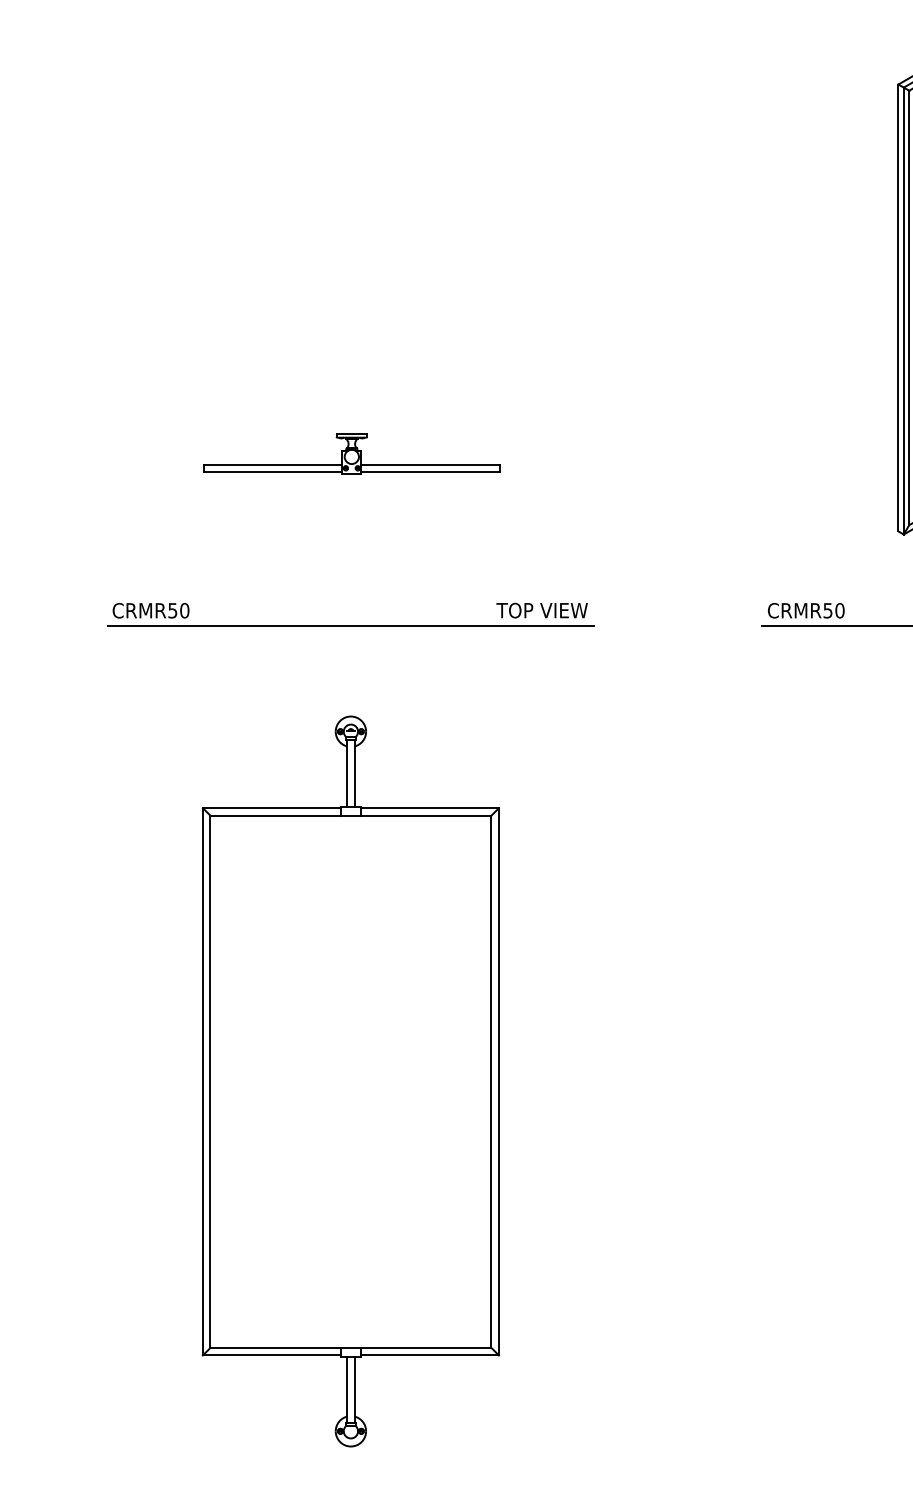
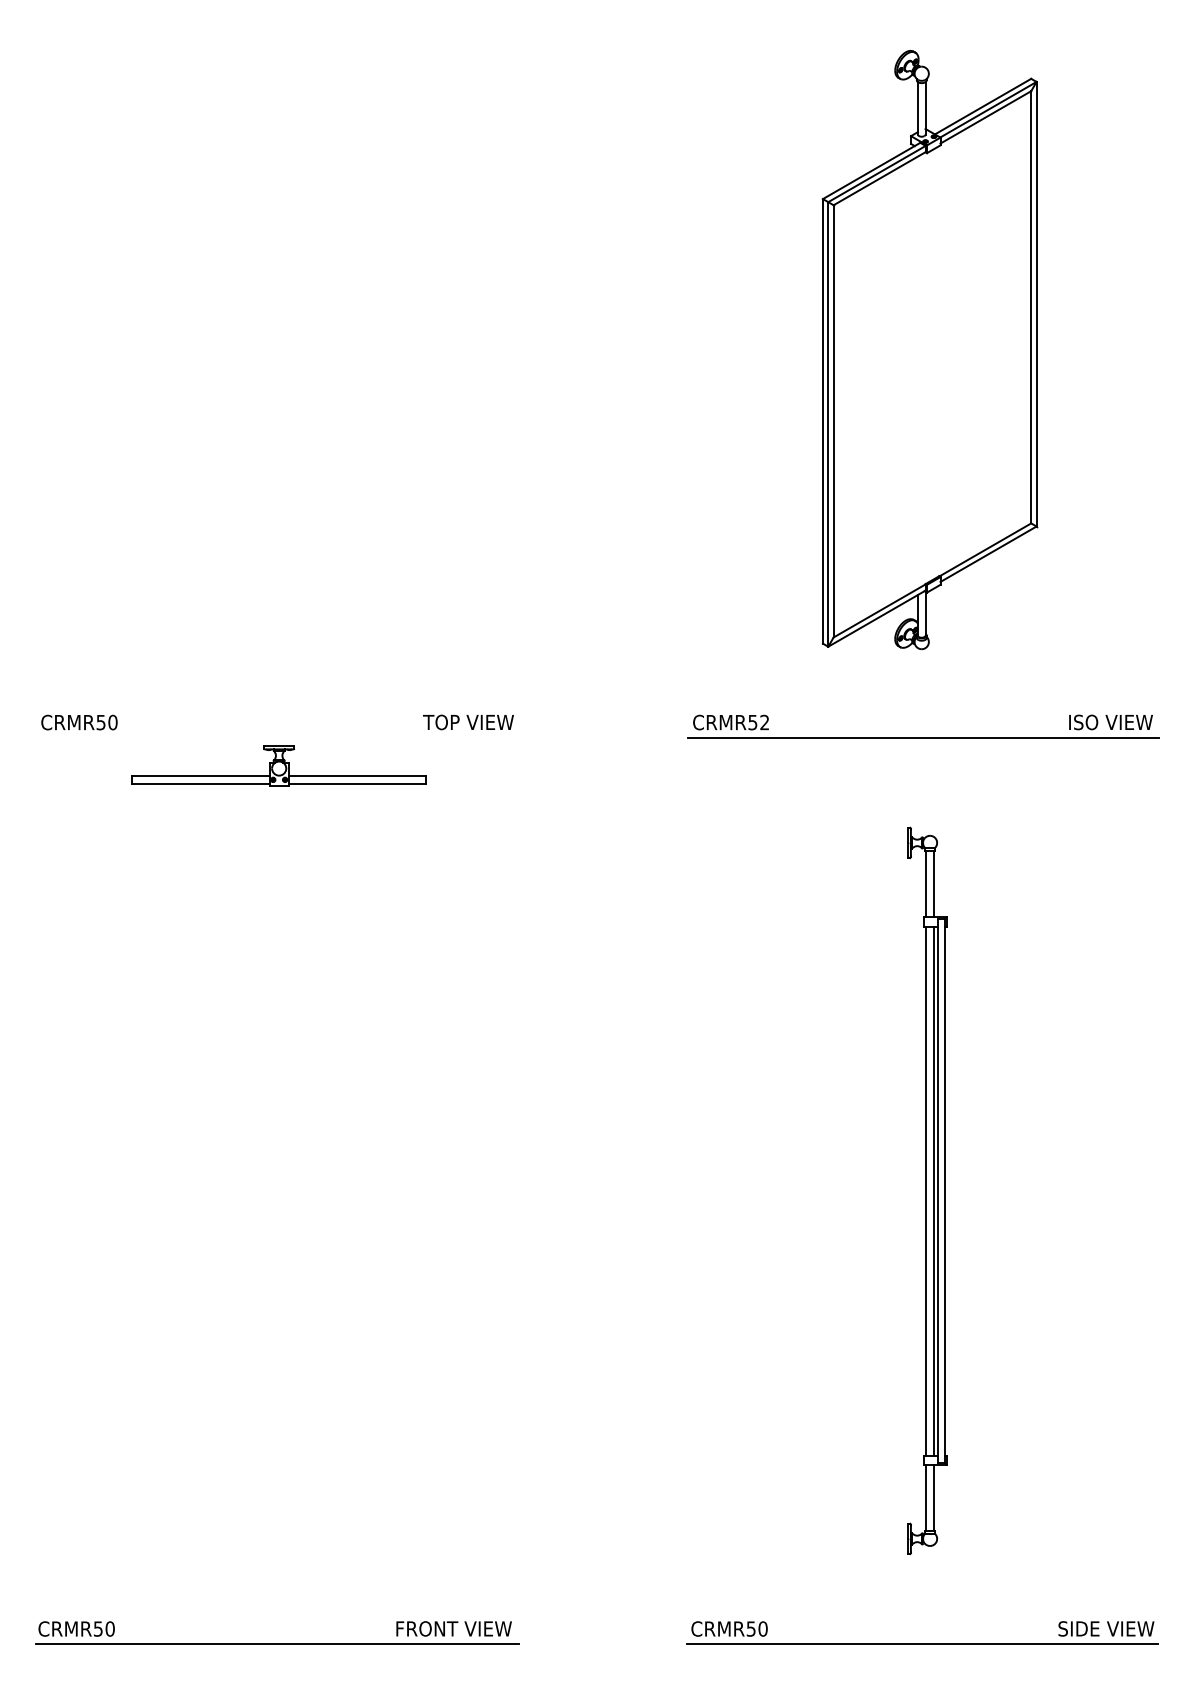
part: (351, 453) -> (278, 765), moved
text: (839, 610) -> (764, 722), CRMR50 -> CRMR52
line: (350, 625) -> (277, 737), removed
part: (350, 1081) -> (277, 1190), removed

